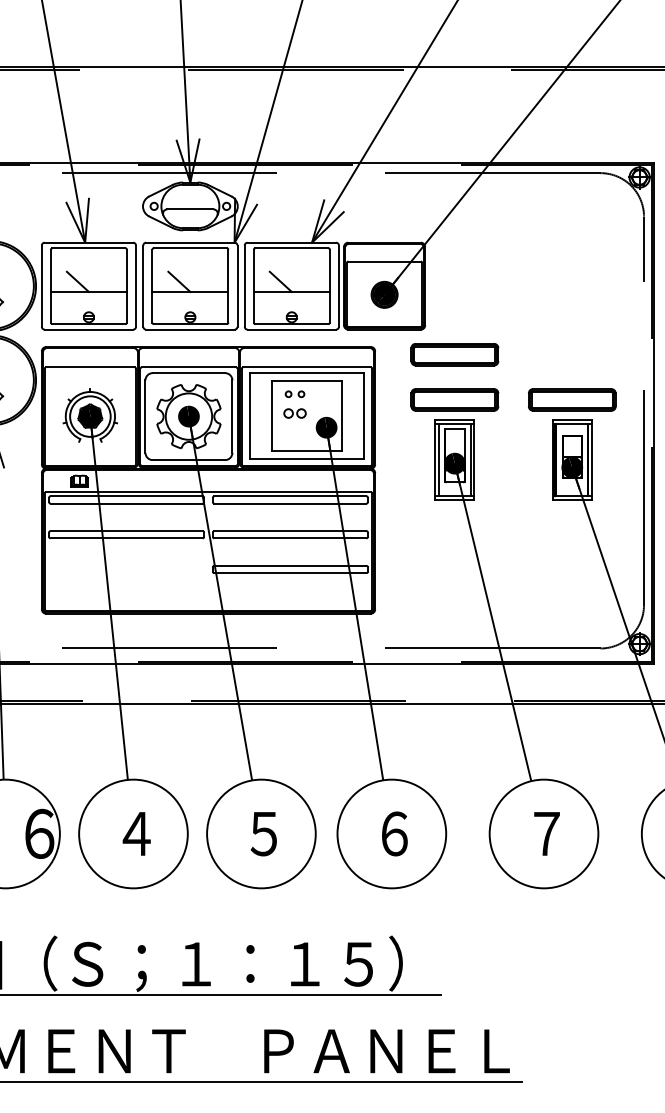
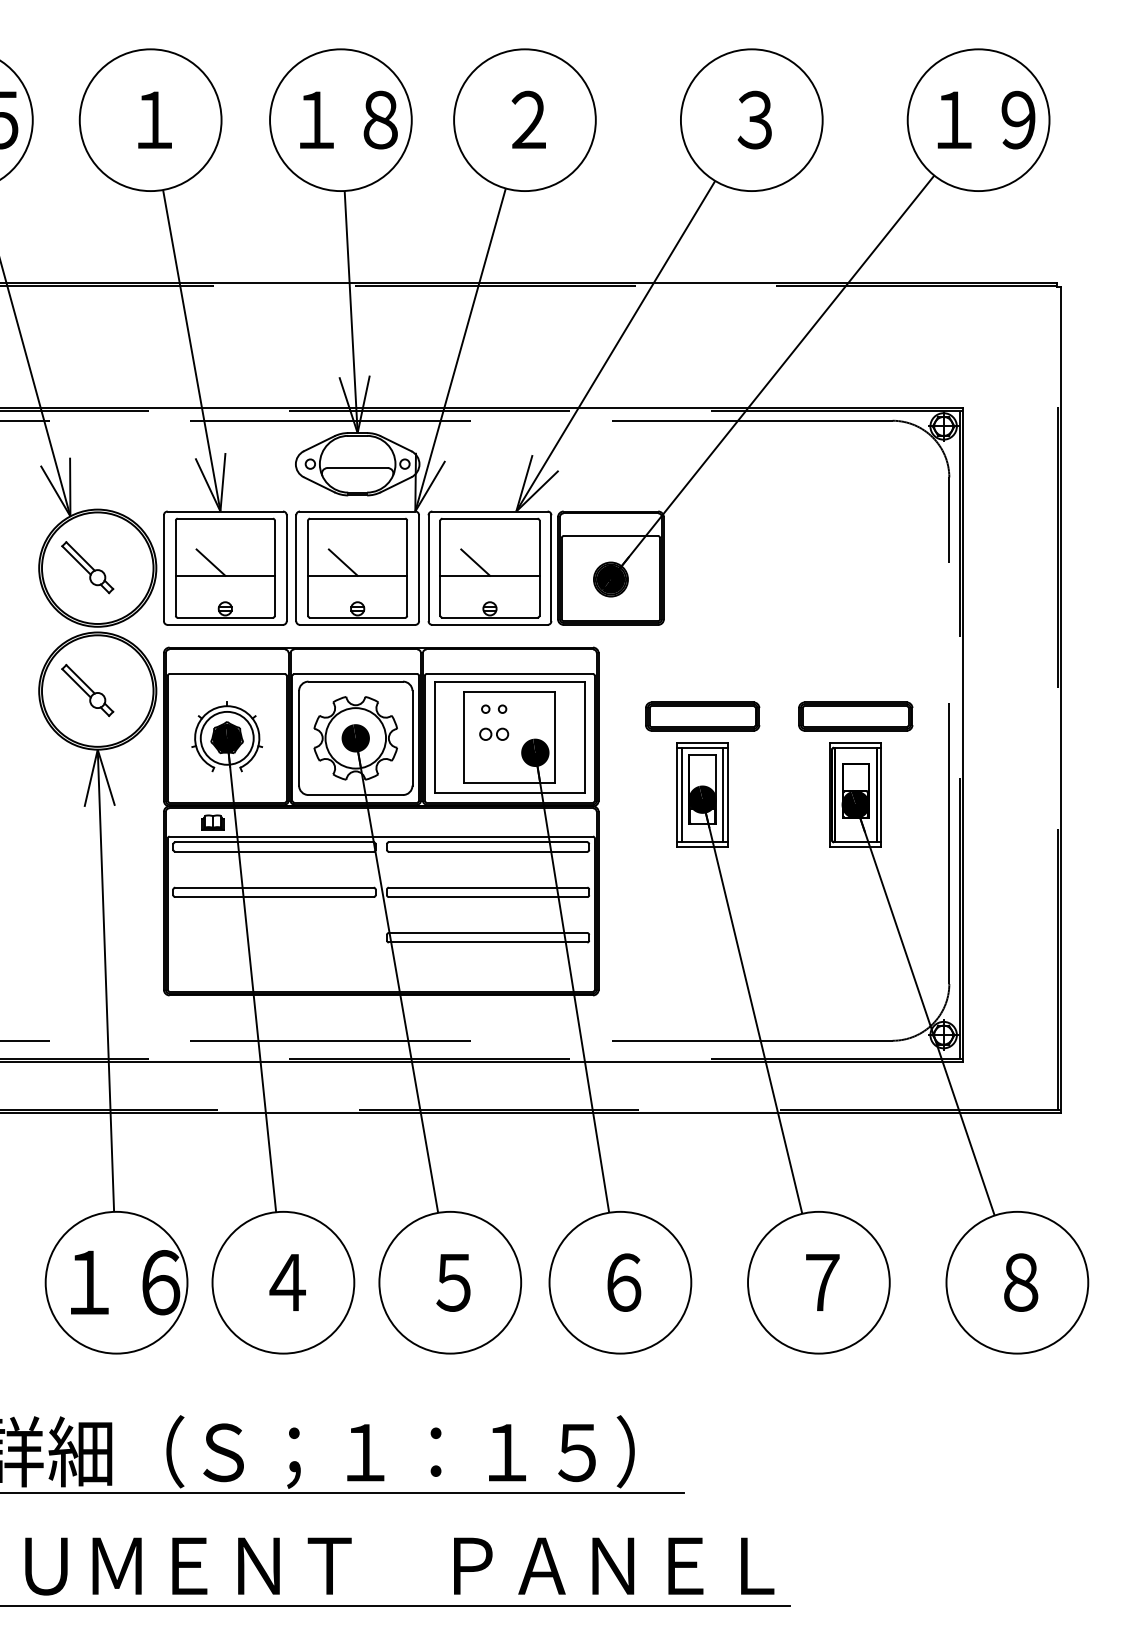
part: (454, 354) -> (702, 657), removed

